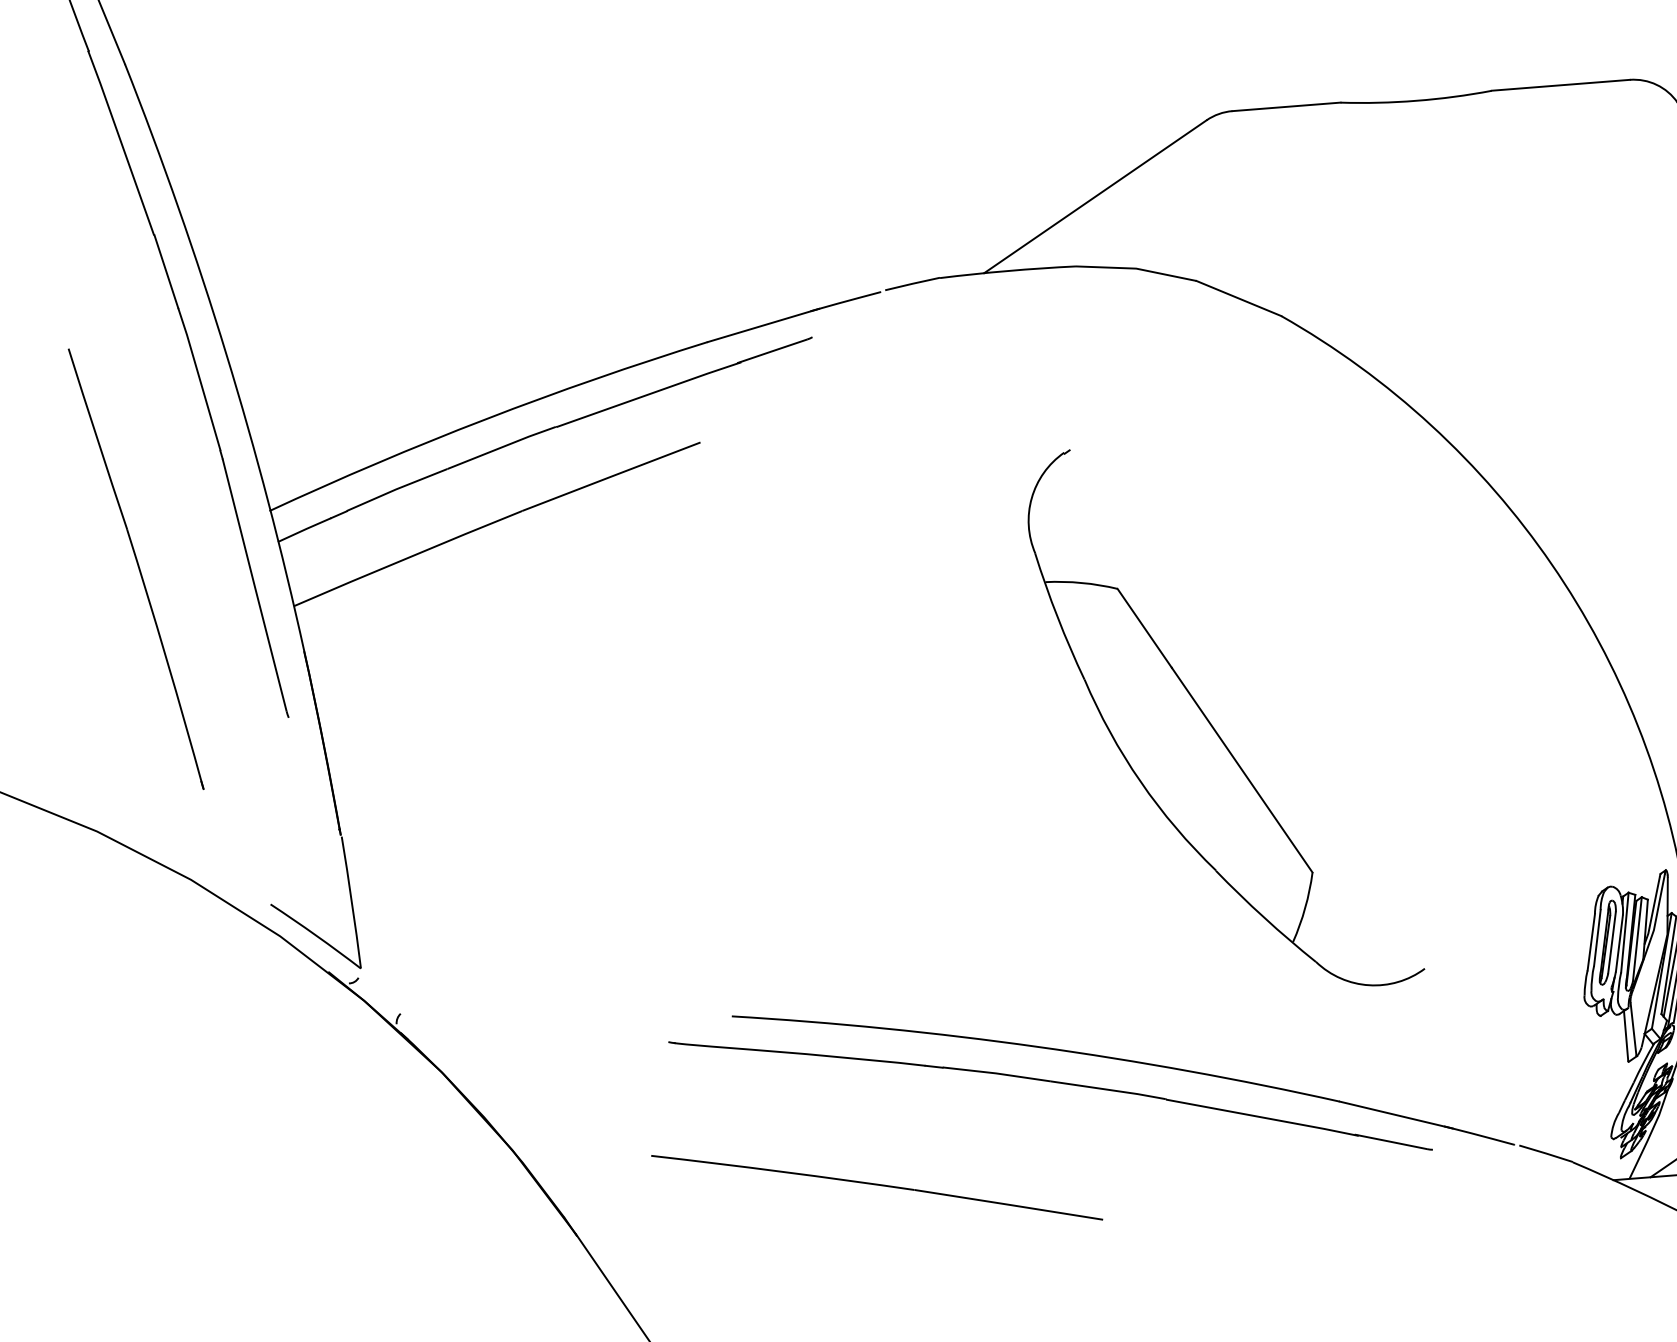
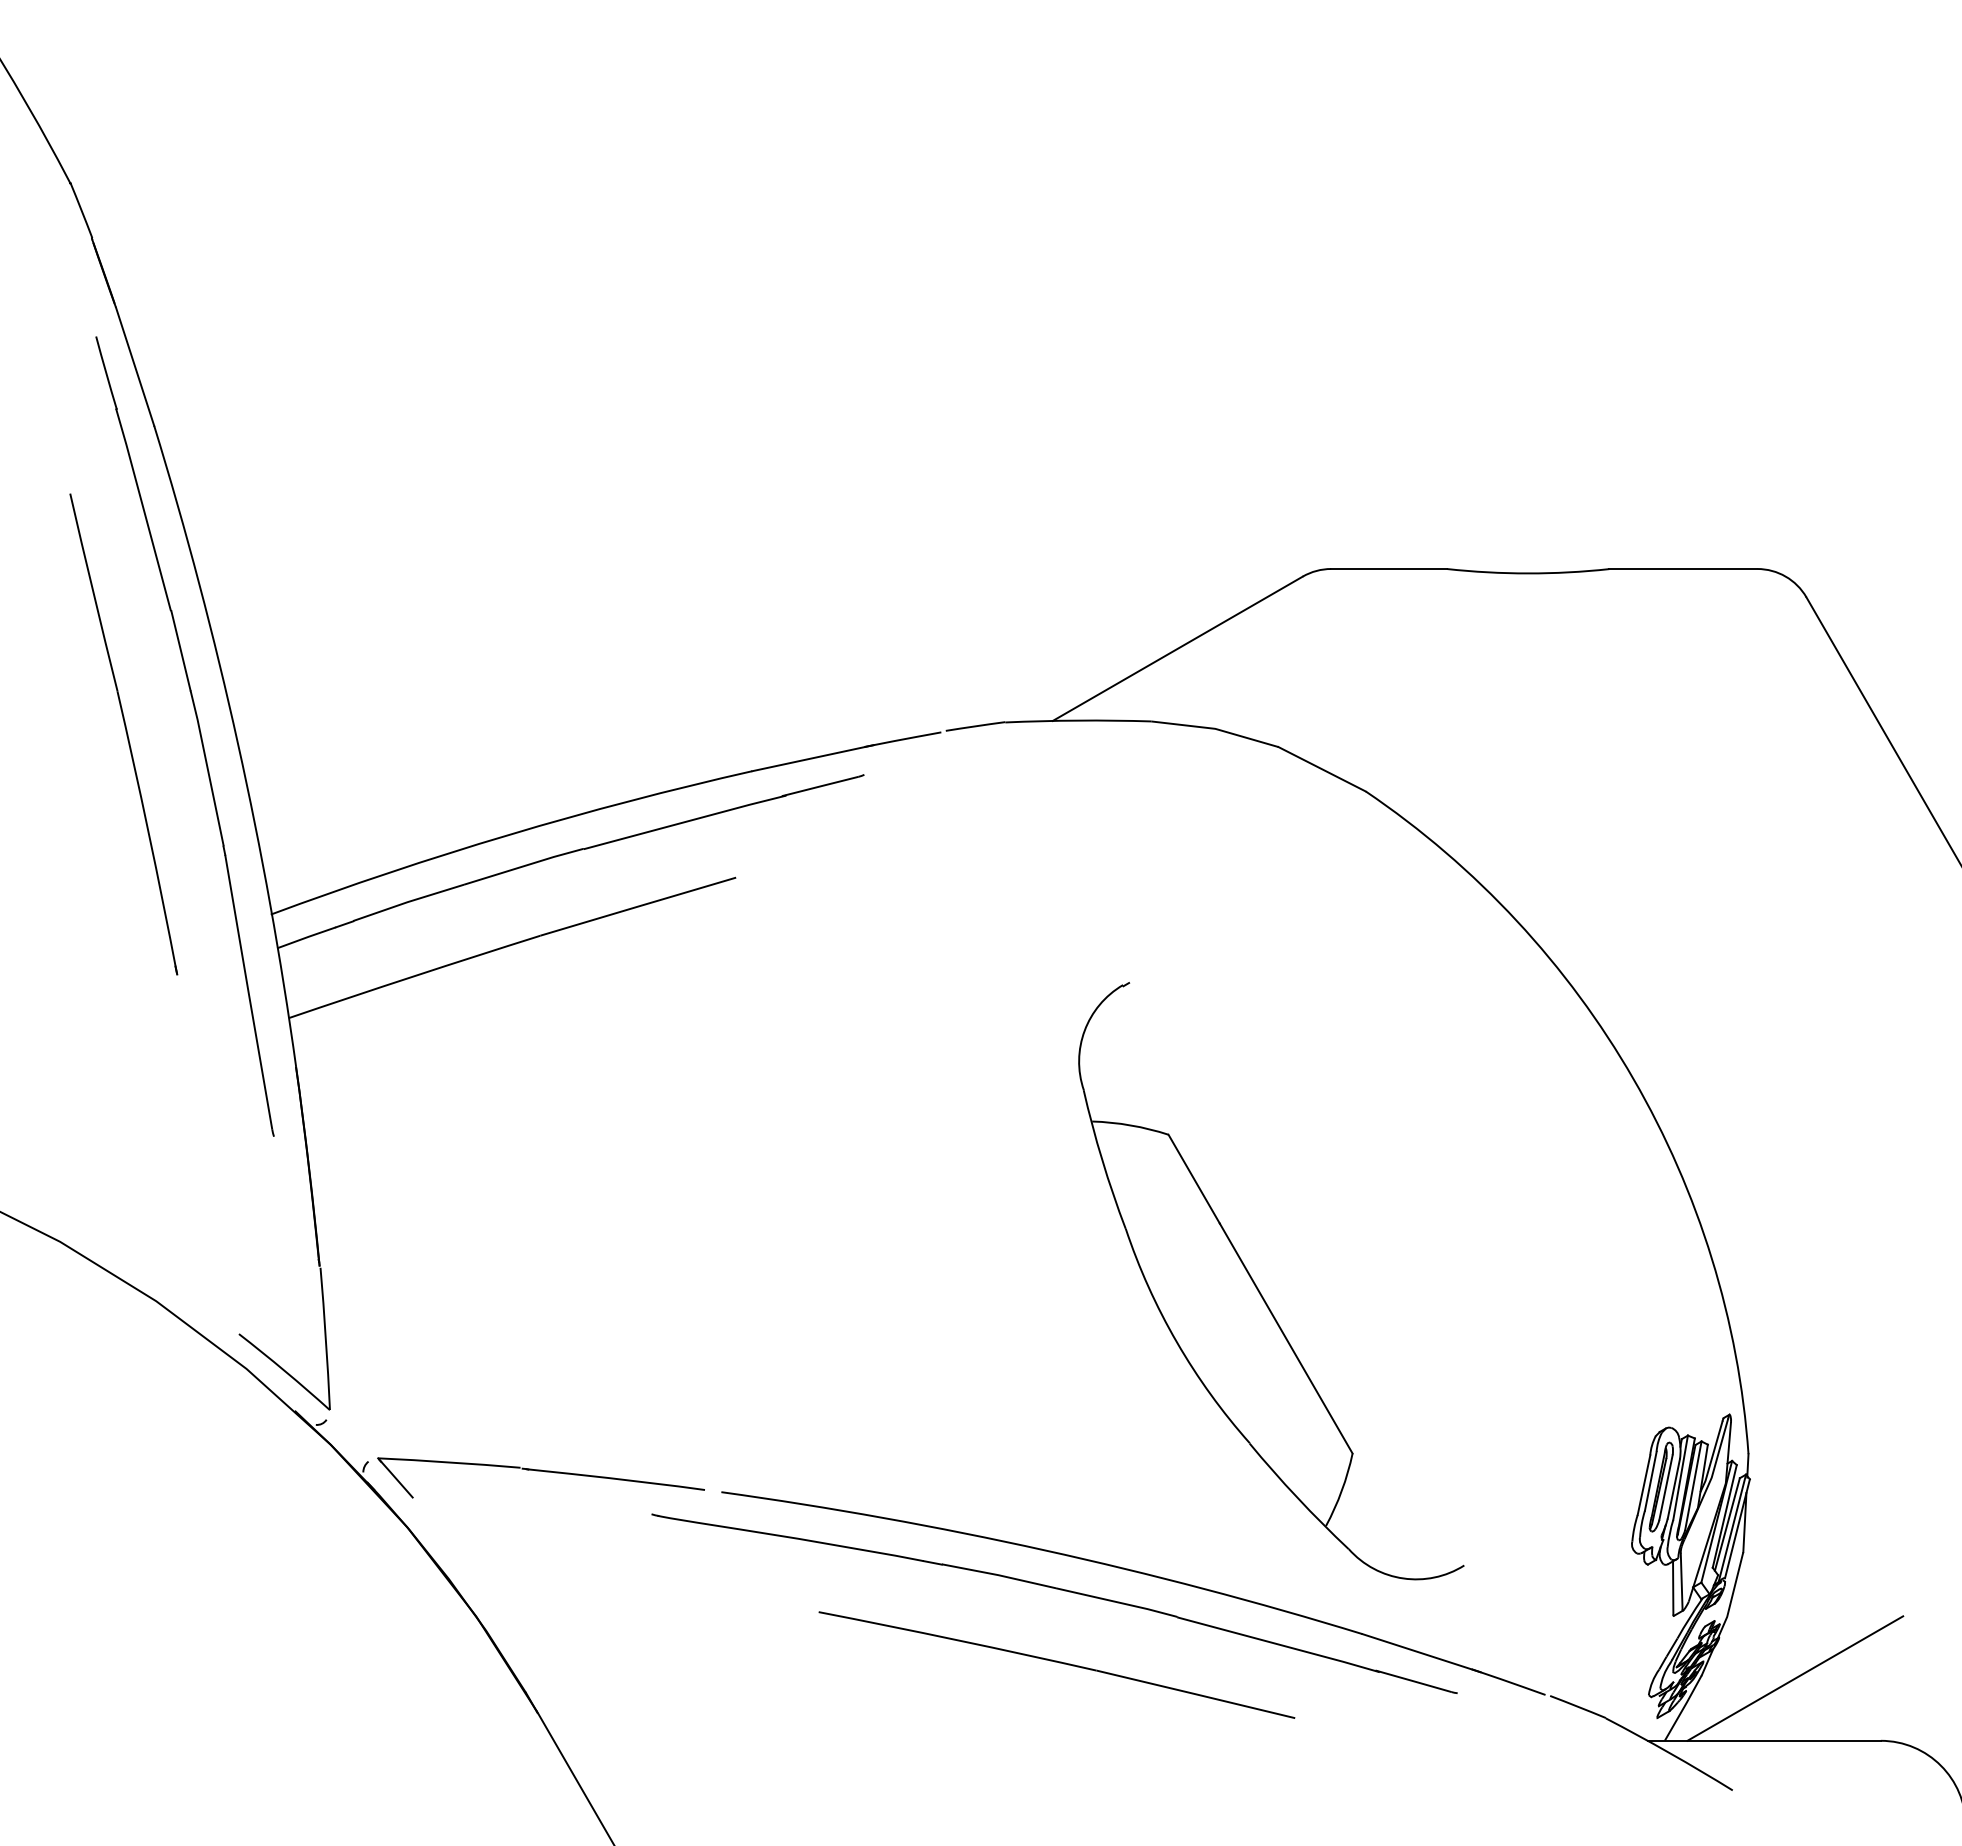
part: (135, 569) -> (123, 734), moved
part: (1212, 725) -> (1258, 1288), moved
part: (562, 1015) -> (540, 1477), added
part: (876, 1187) -> (1056, 1664), moved

